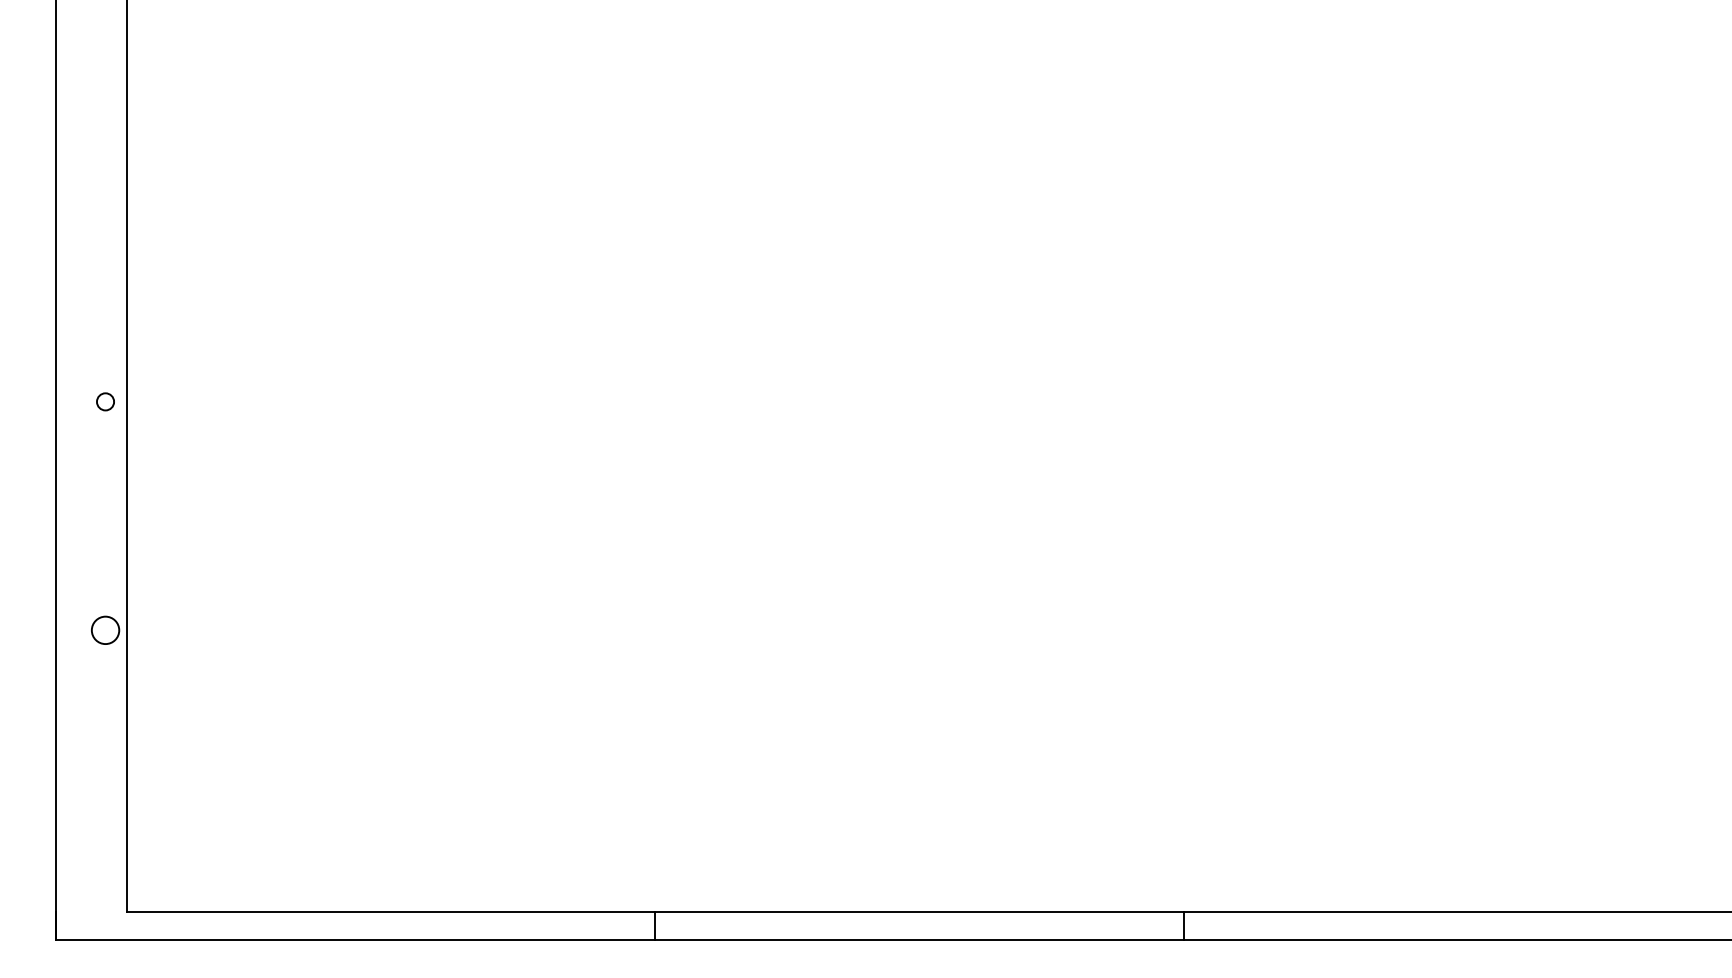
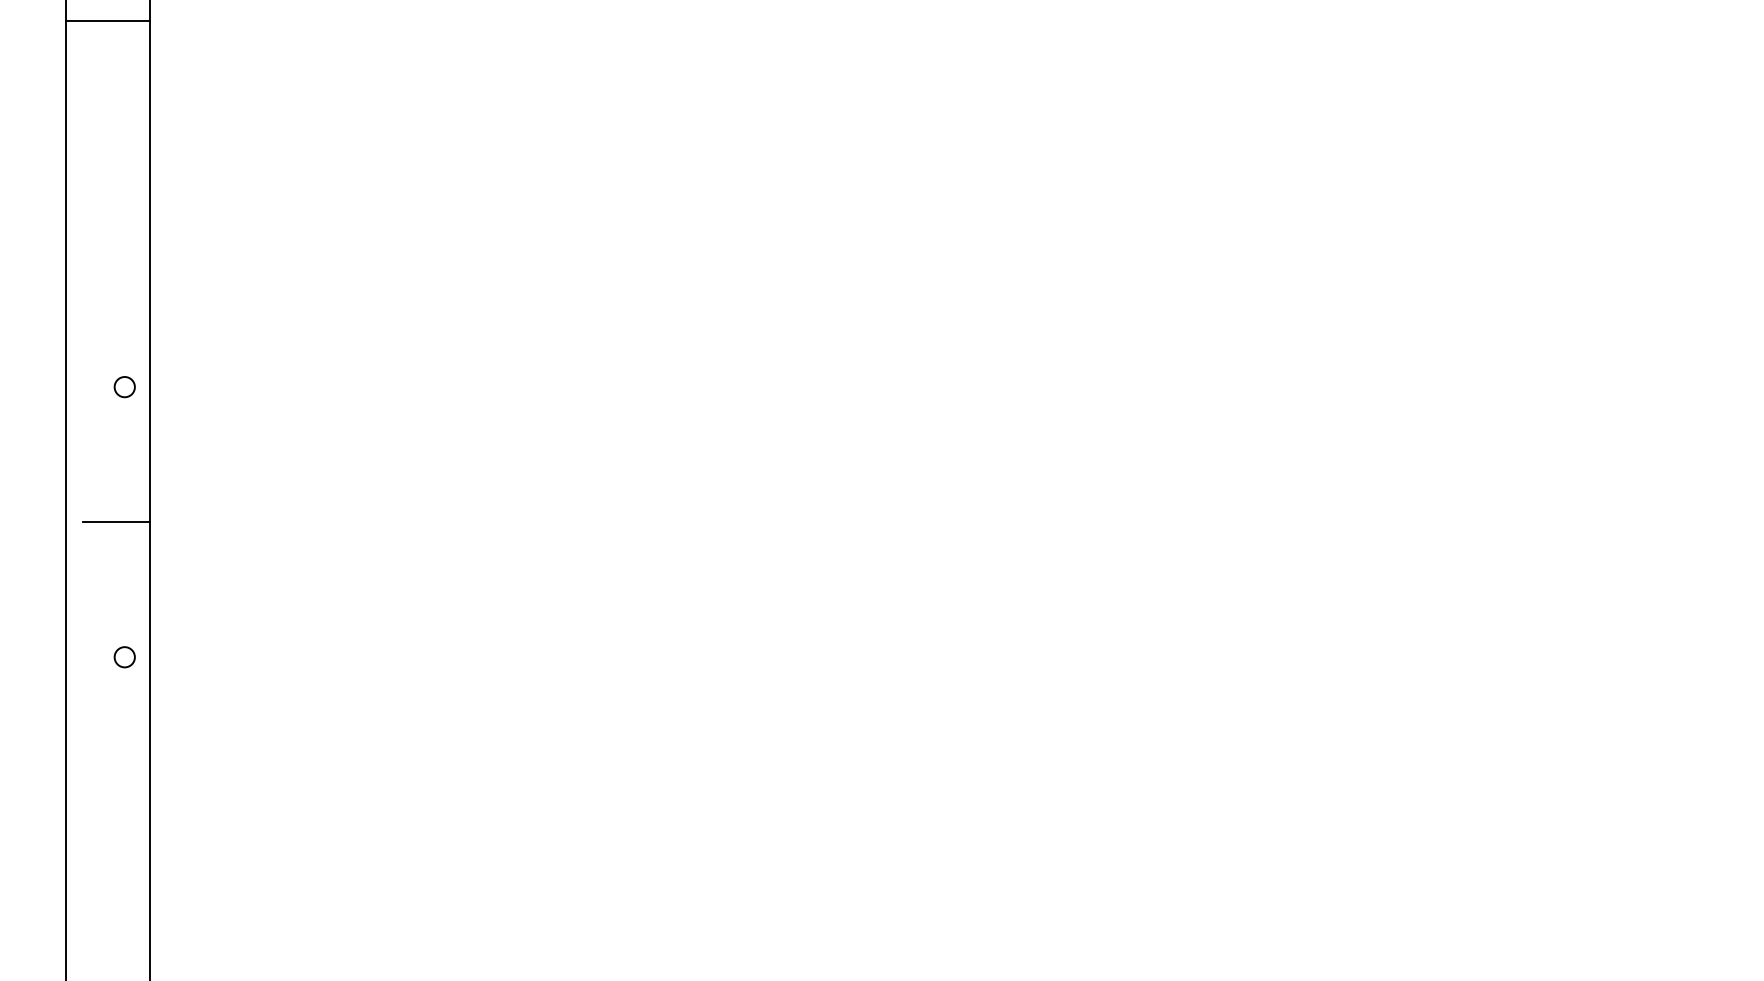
line: (90, 92) -> (106, 21), added
line: (97, 516) -> (115, 522), added
circle: (105, 629) -> (124, 656), size x0.62

